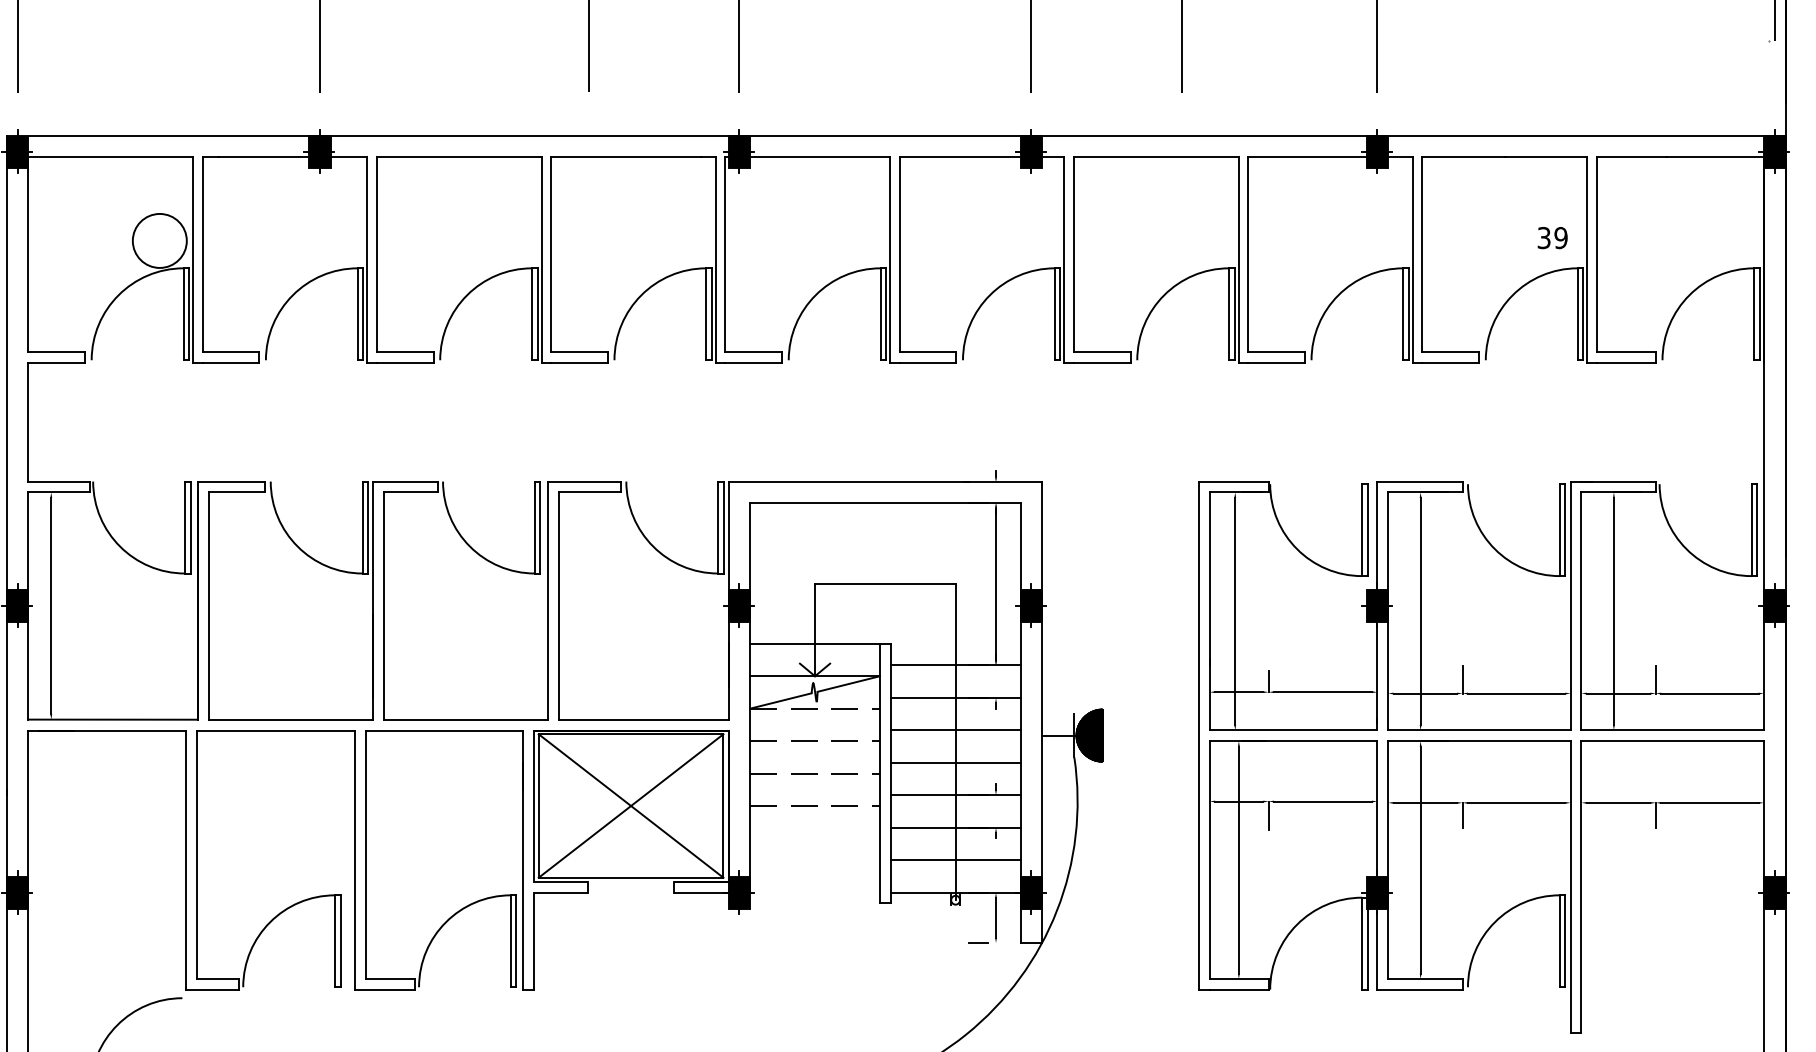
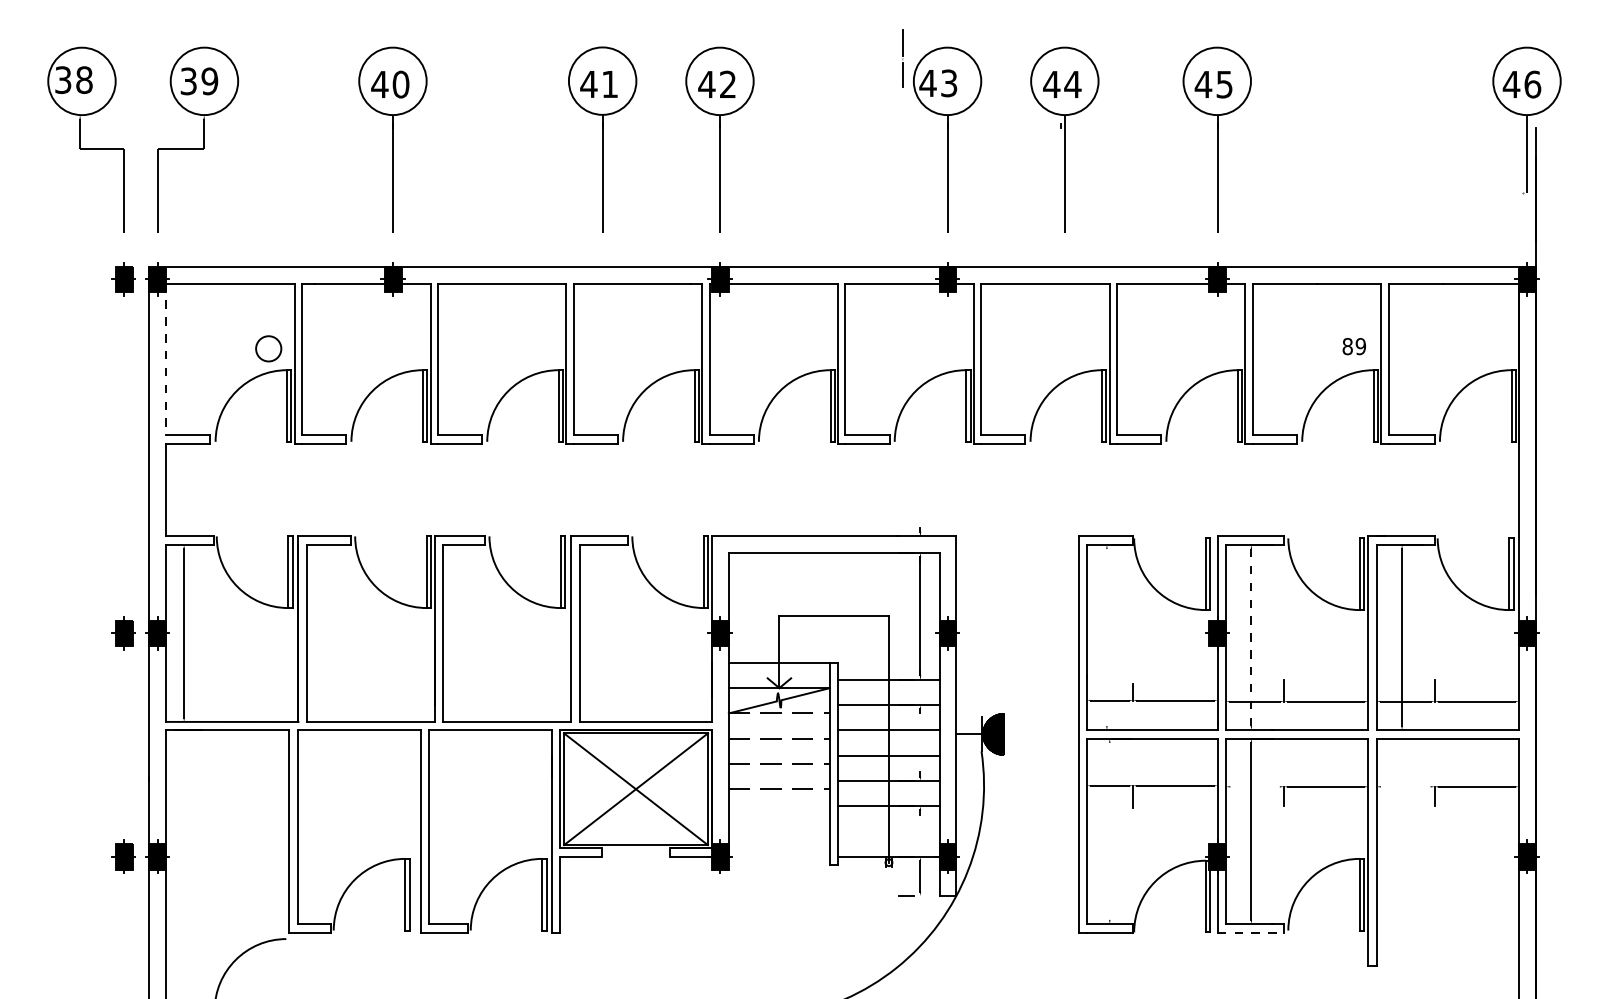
text: (1543, 237) -> (1347, 346), 39 -> 89
circle: (159, 240) -> (268, 348), size x0.6
line: (28, 254) -> (166, 359), solid -> dashed
line: (1234, 611) -> (1106, 637), removed
line: (1420, 611) -> (1251, 637), solid -> dashed
line: (1424, 802) -> (1254, 786), removed
line: (1618, 802) -> (1405, 786), removed
line: (1238, 858) -> (1109, 830), removed
line: (954, 860) -> (888, 831), removed
line: (1420, 989) -> (1251, 932), solid -> dashed

